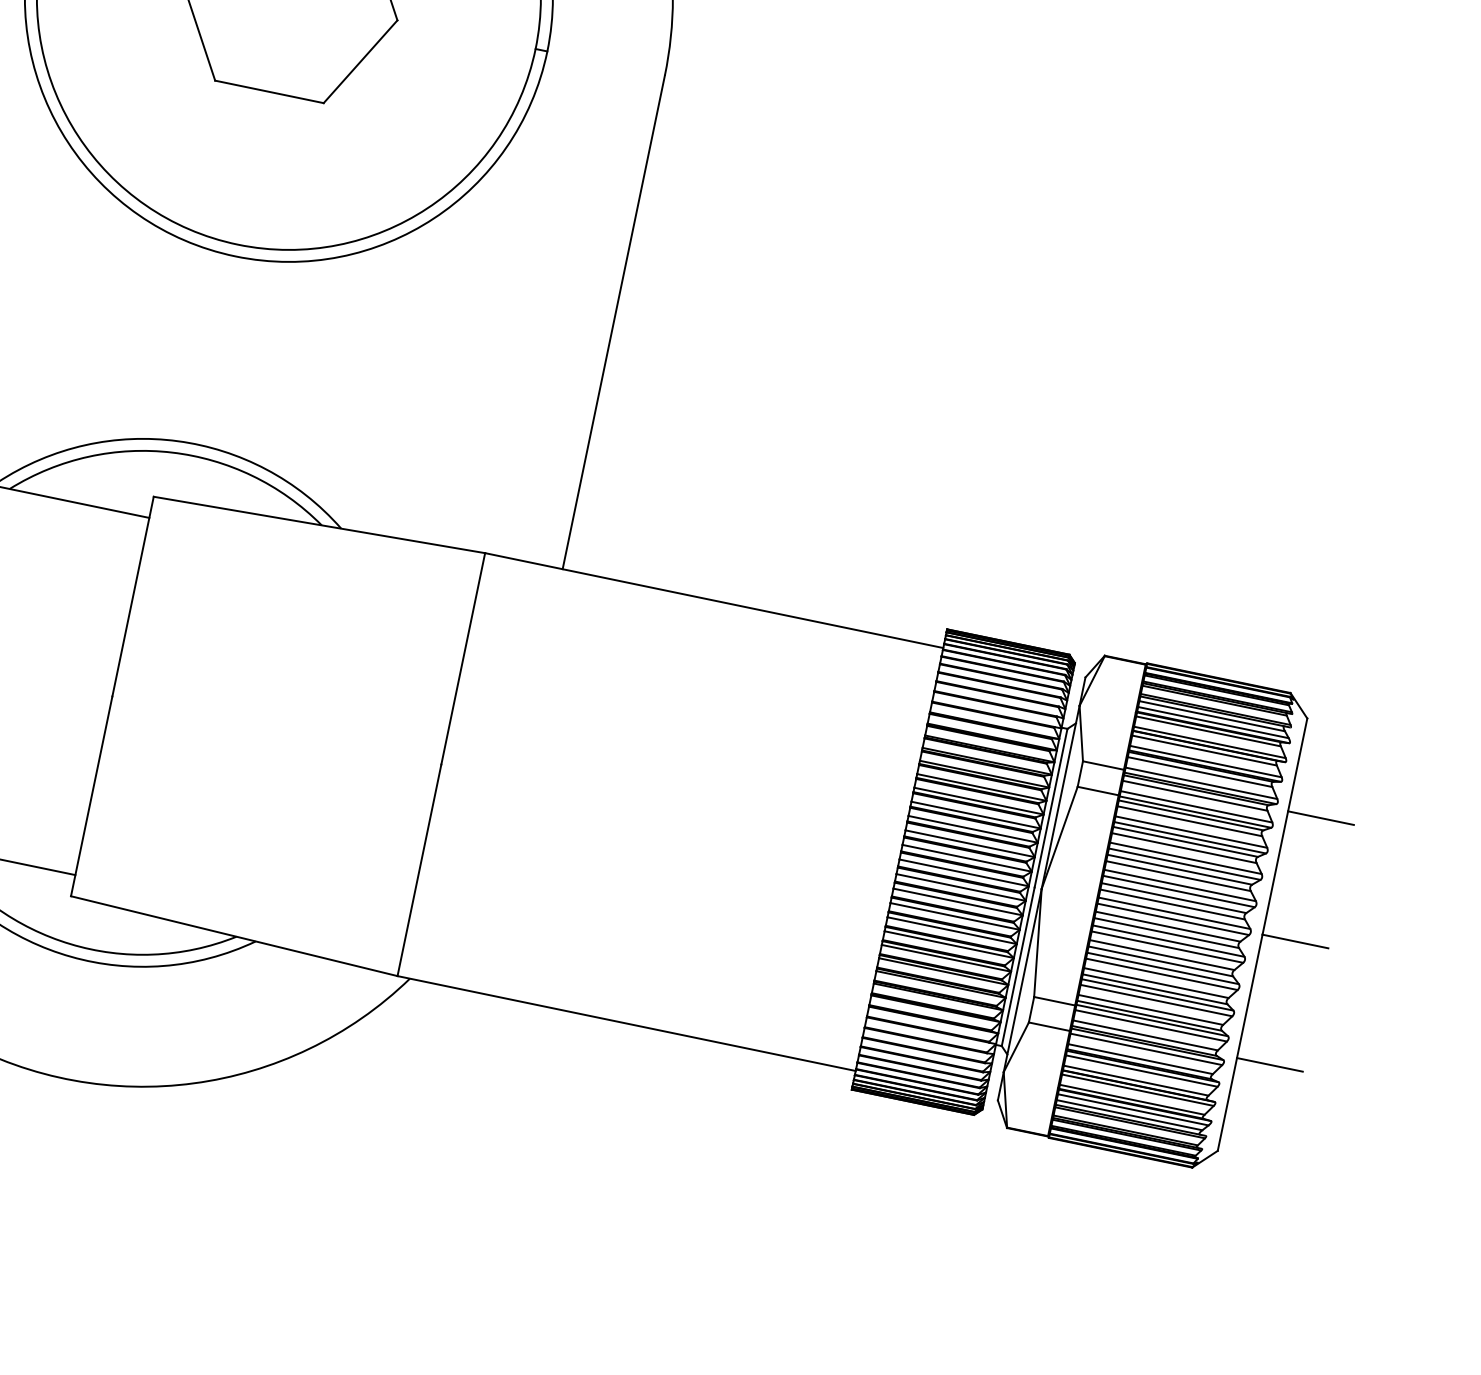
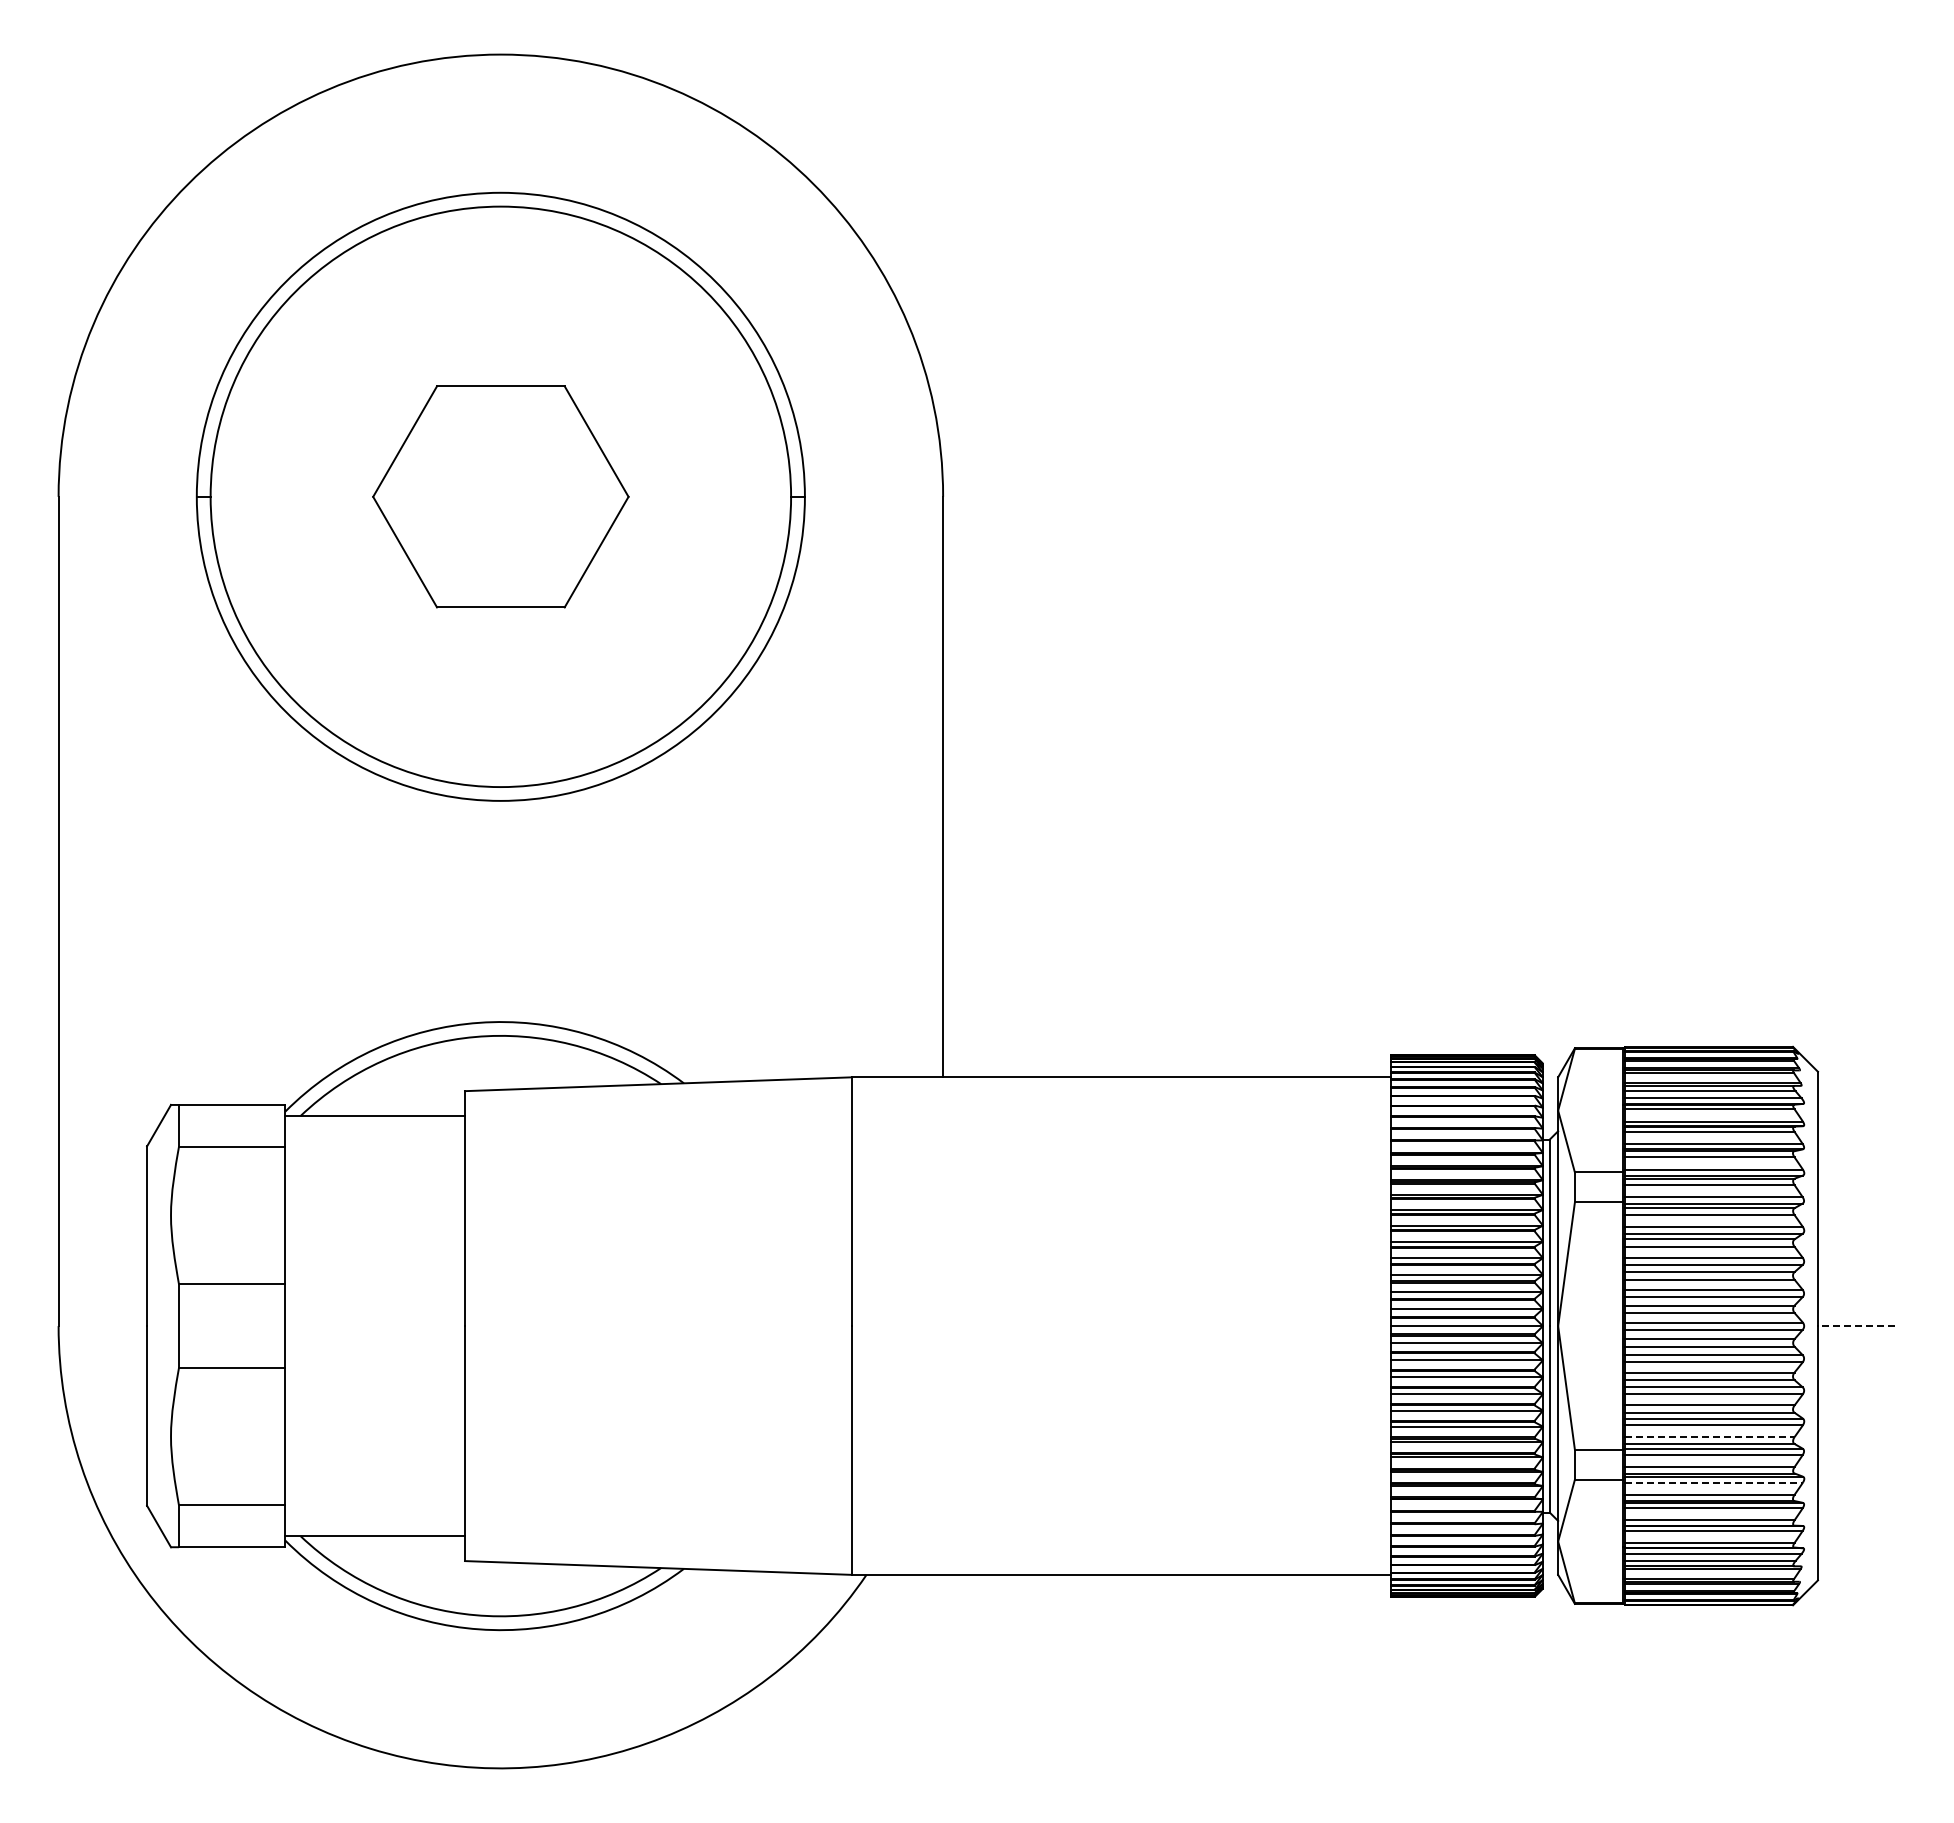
line: (1320, 817) -> (1856, 1180), removed
line: (1295, 941) -> (1856, 1326), solid -> dashed
line: (1151, 1010) -> (1710, 1437), solid -> dashed
line: (1147, 1049) -> (1714, 1482), solid -> dashed
line: (1269, 1065) -> (1856, 1471), removed

